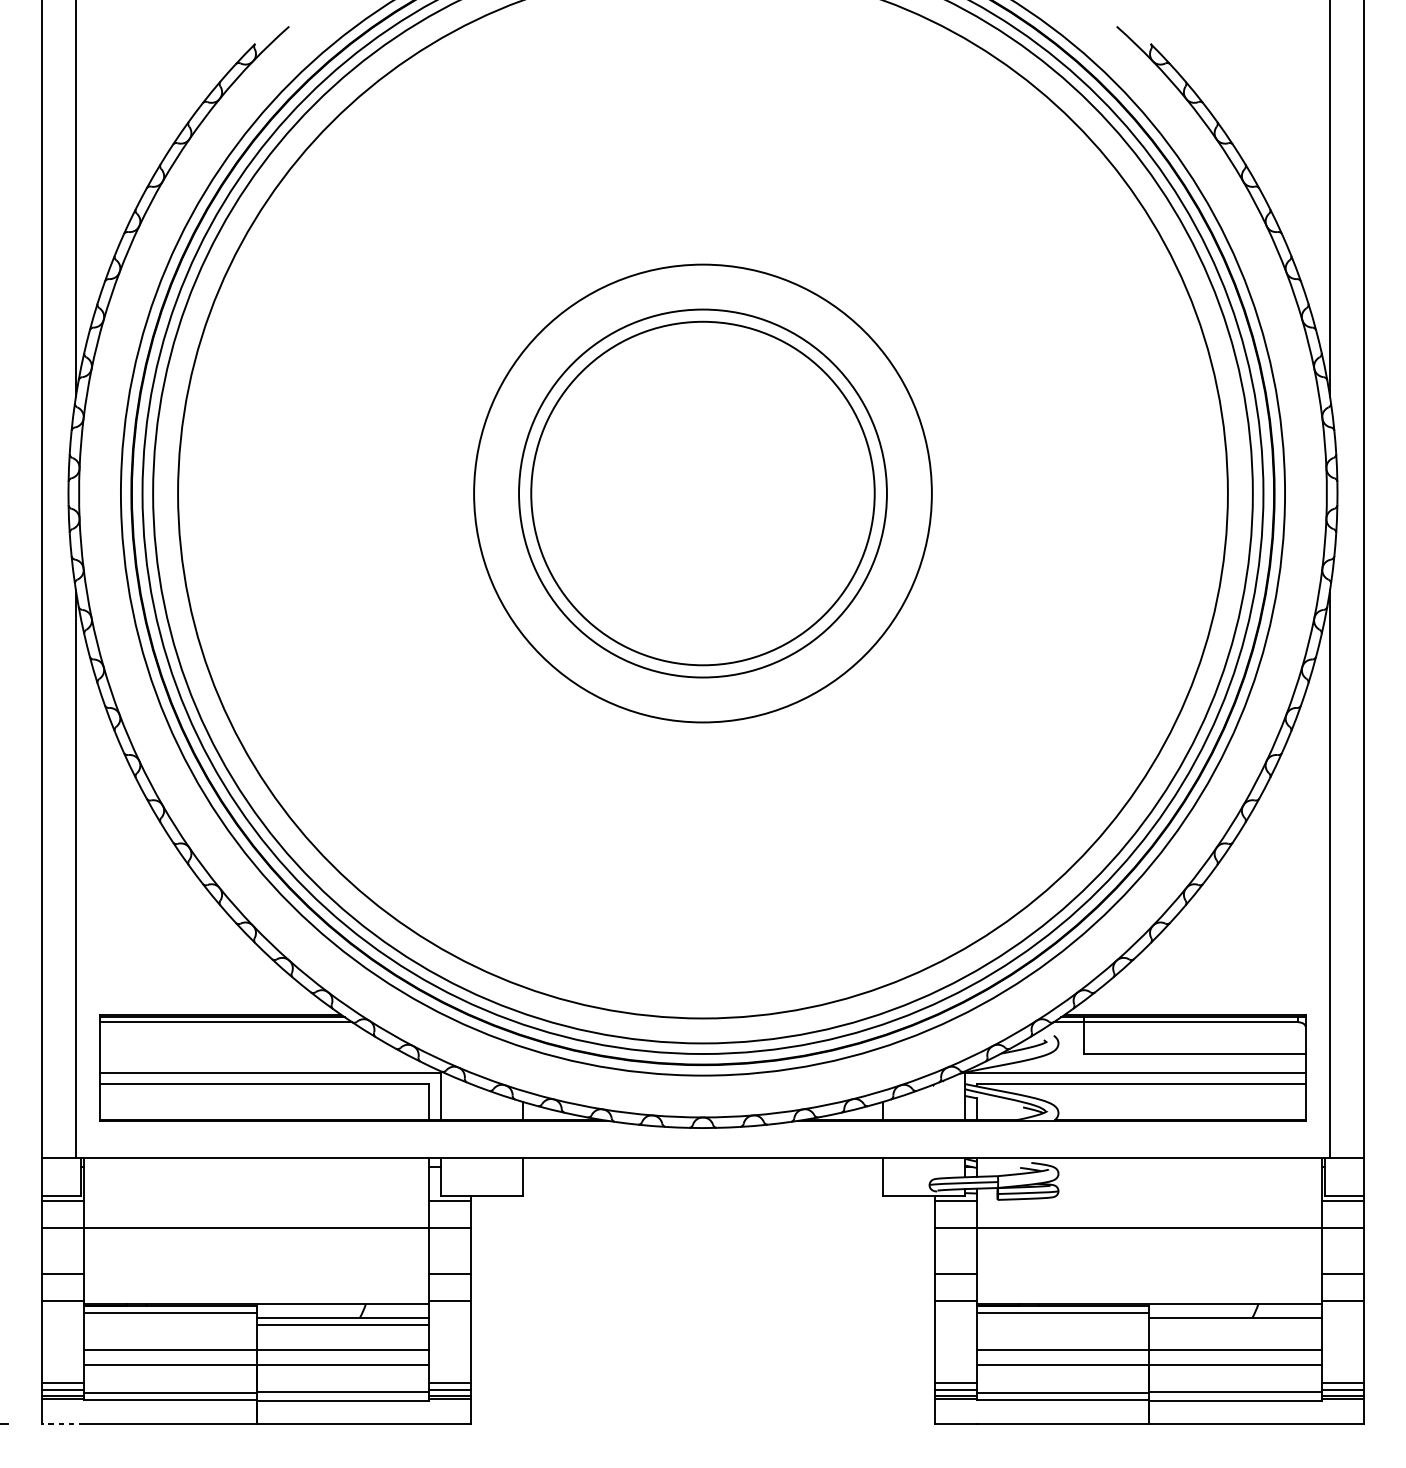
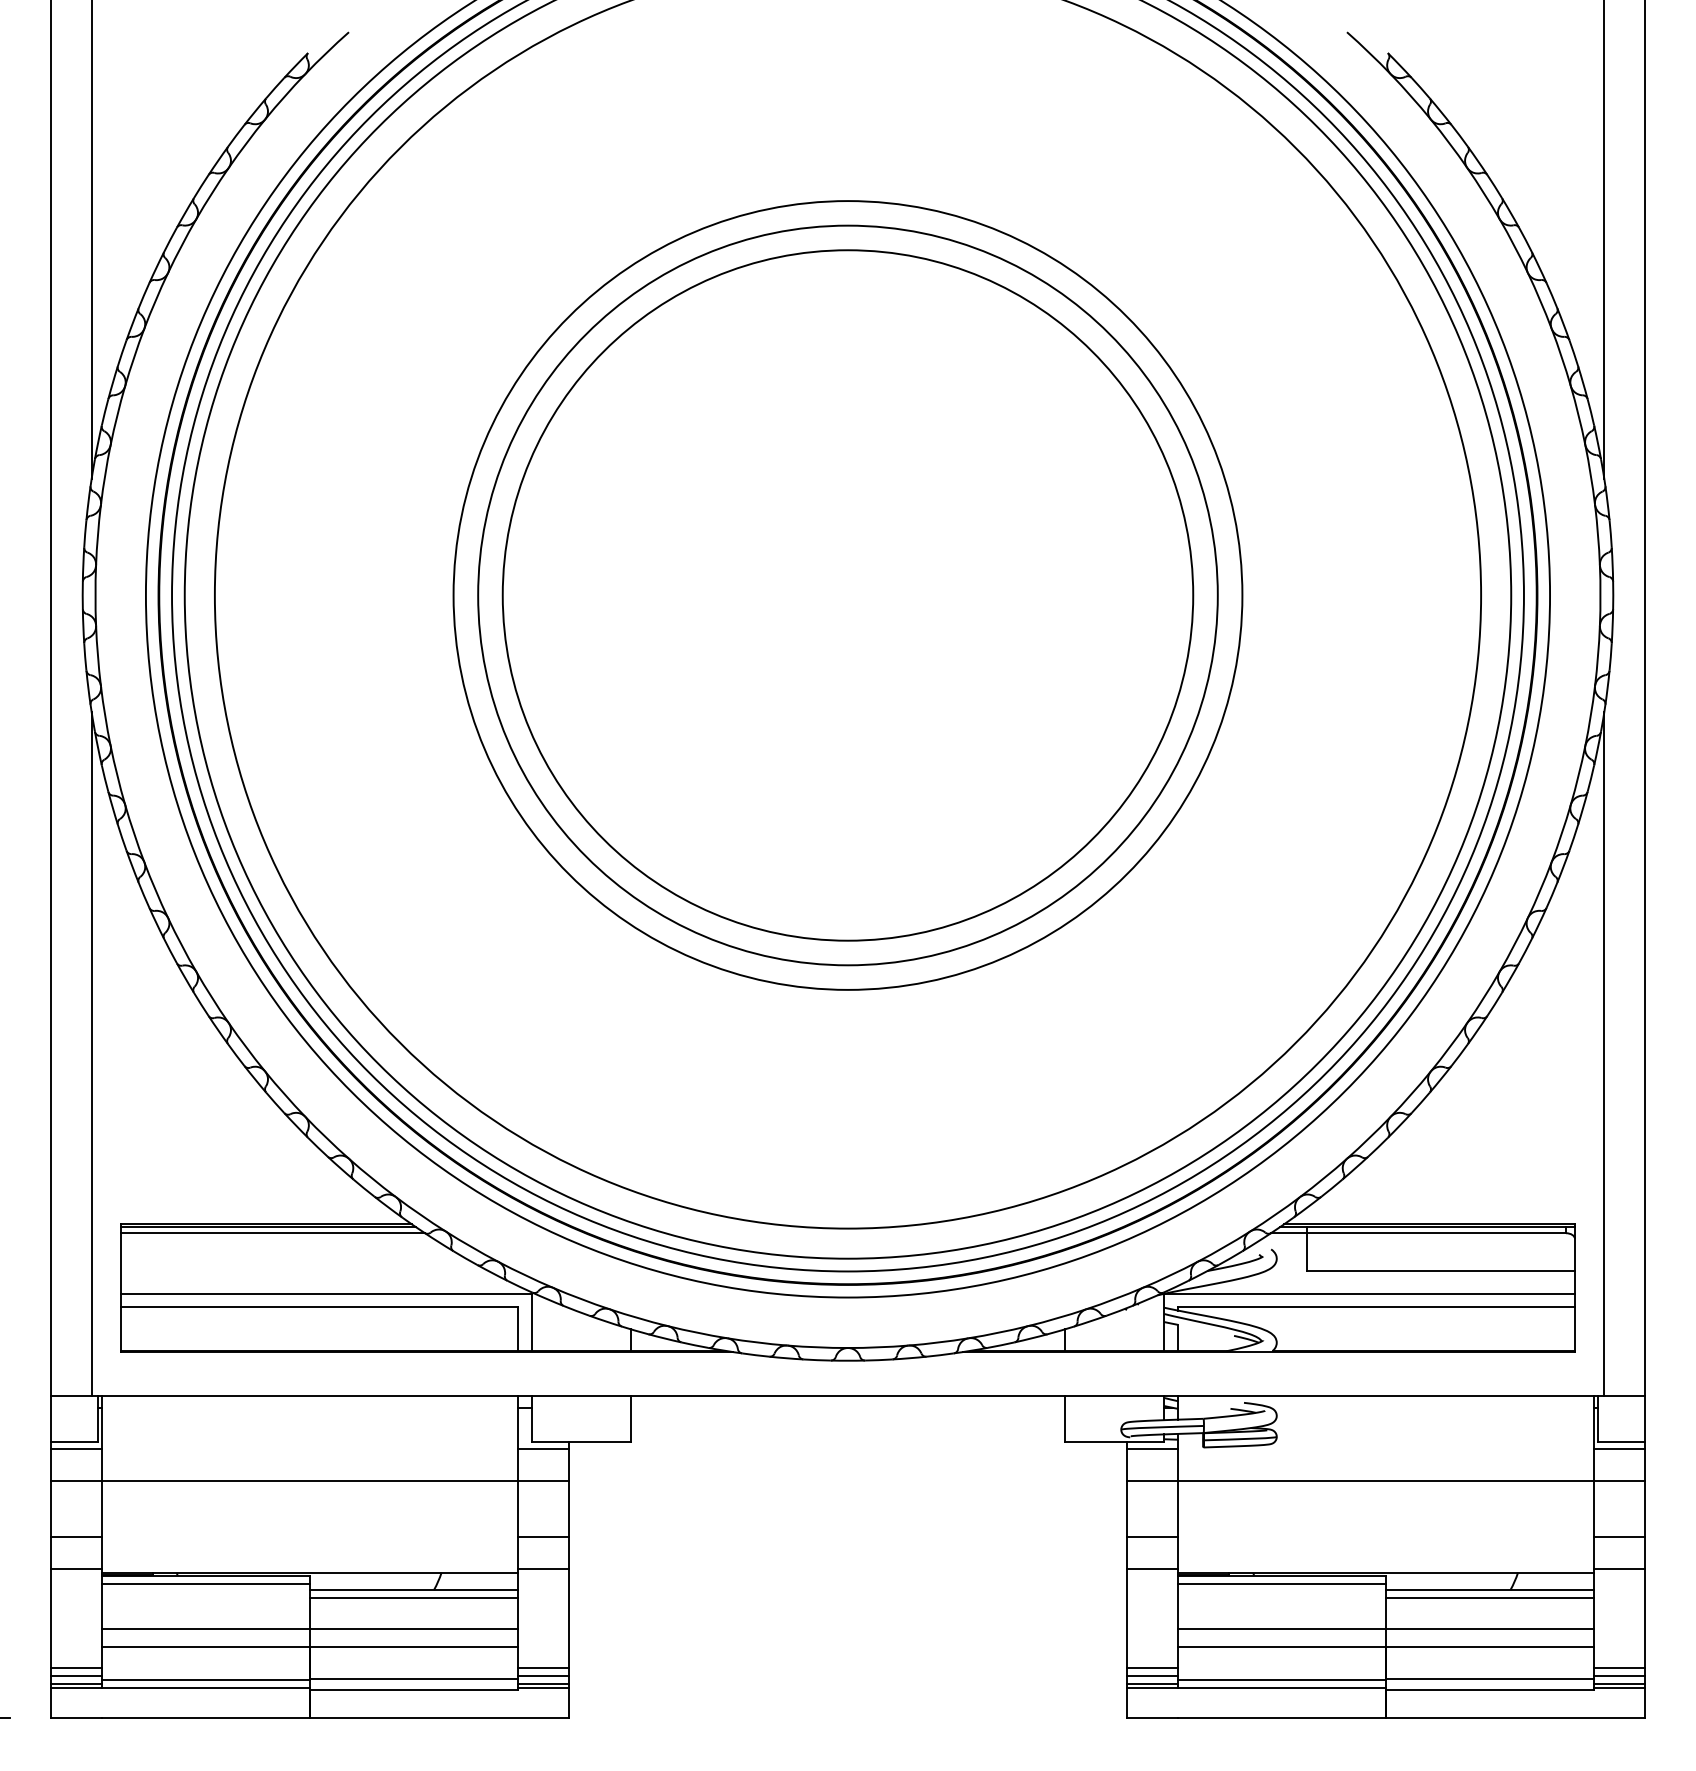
circle: (702, 493) -> (847, 595), size x1.43
circle: (702, 493) -> (847, 595), size x1.67
circle: (702, 493) -> (847, 595), size x1.67
line: (1235, 1325) -> (1490, 1598), added
line: (63, 1423) -> (76, 1717), dashed -> solid

